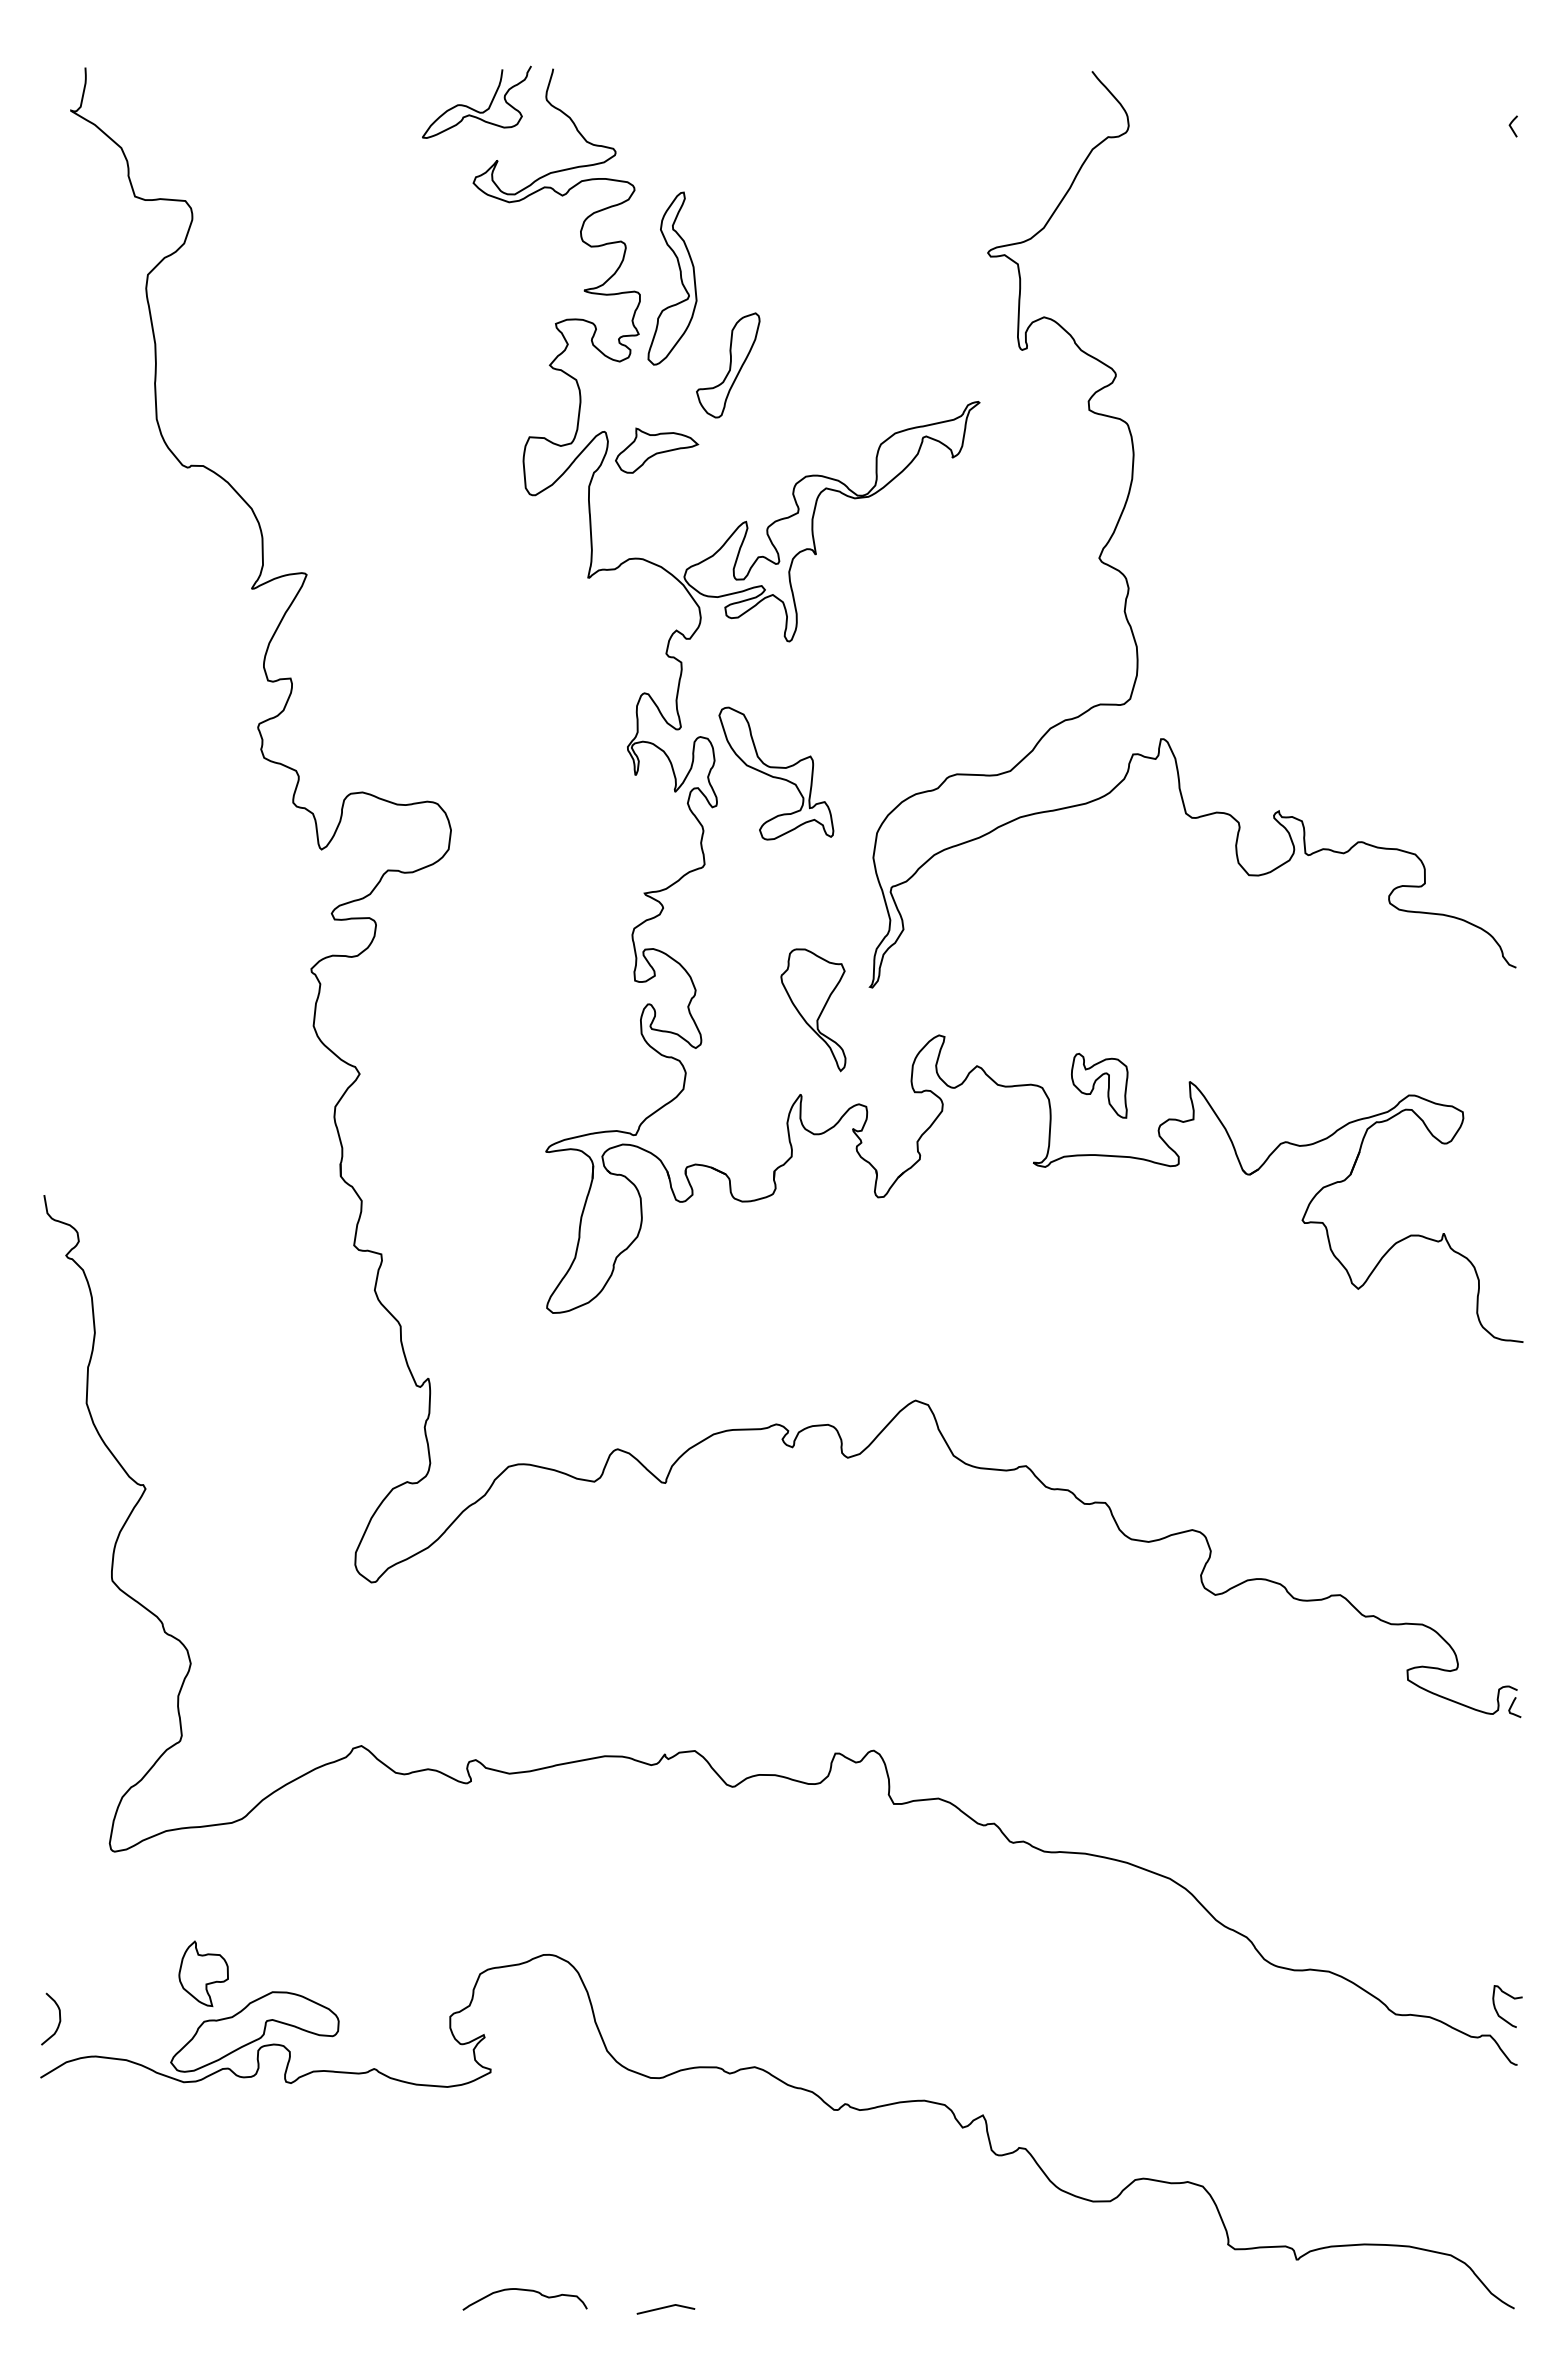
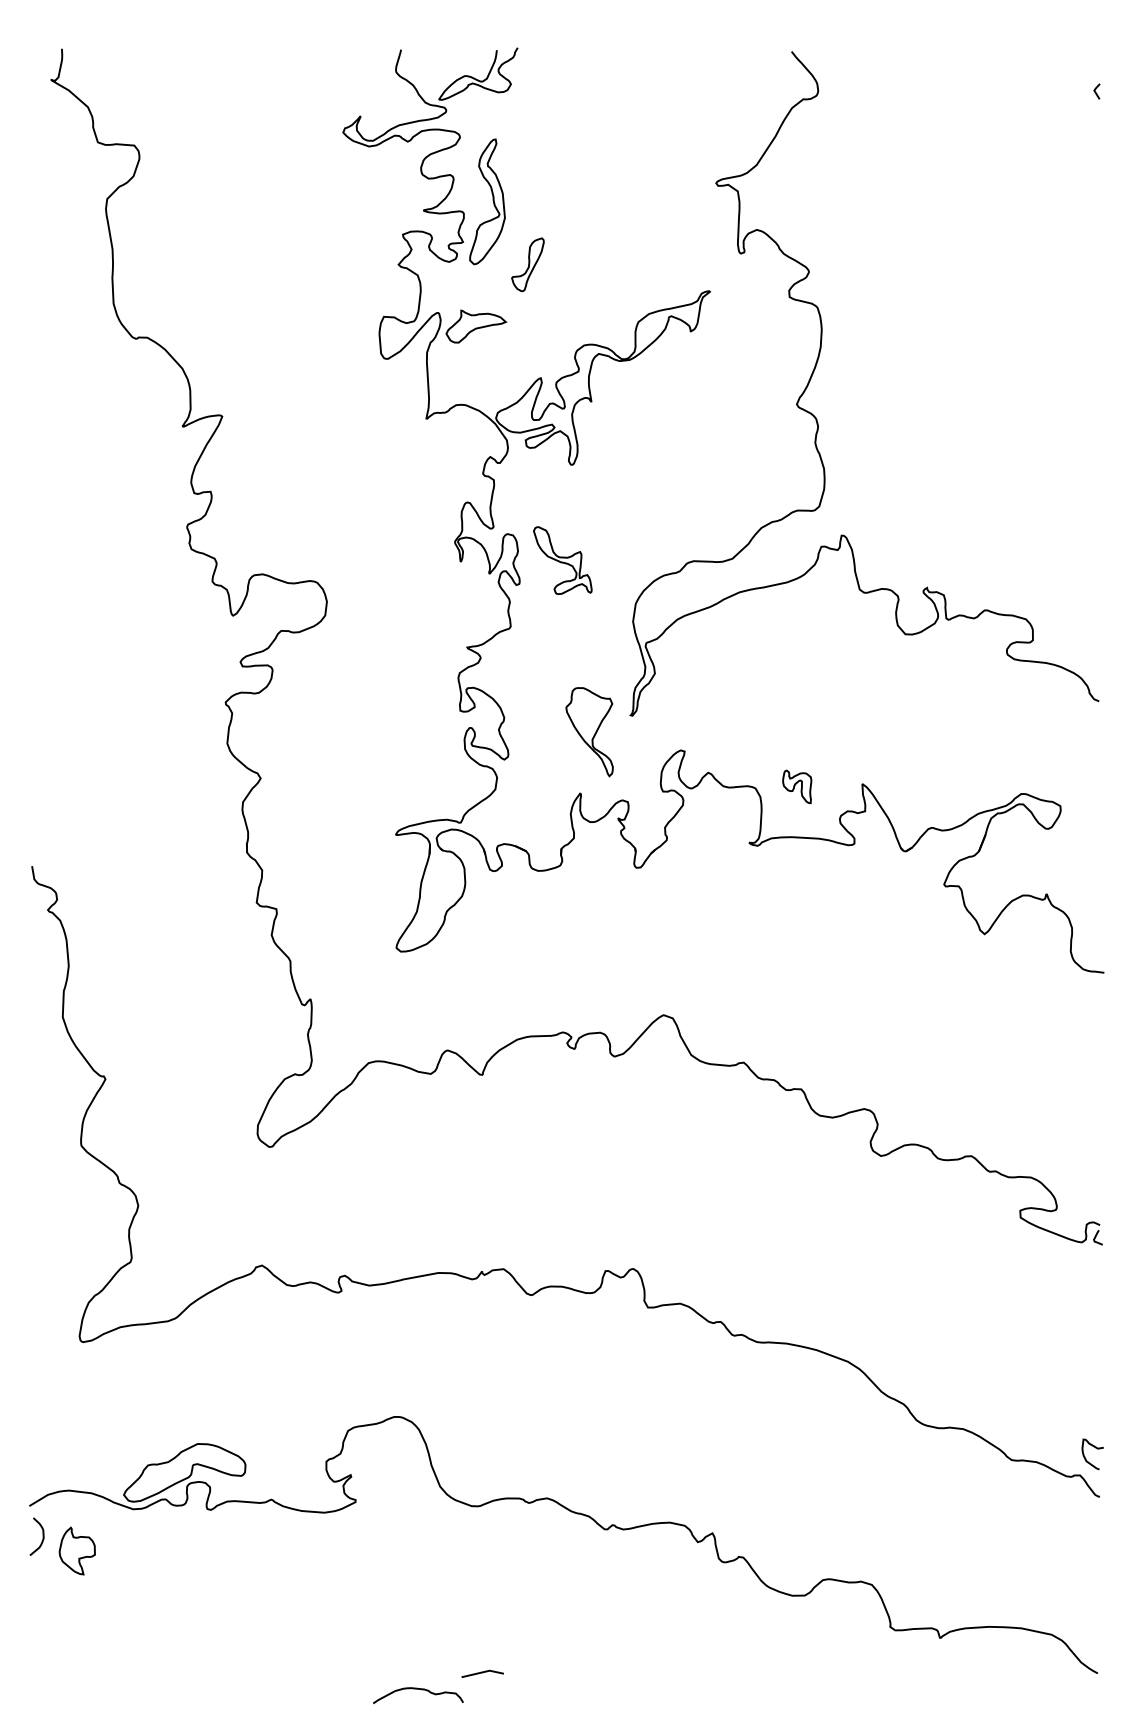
curve: (473, 108) -> (475, 78), moved
part: (728, 365) -> (528, 264), size x0.7
part: (776, 773) -> (562, 560), size x0.7
part: (1099, 1085) -> (797, 786), size x0.7
part: (203, 1973) -> (77, 1550), moved
curve: (59, 2018) -> (43, 1536), moved
curve: (527, 2291) -> (420, 1689), moved

